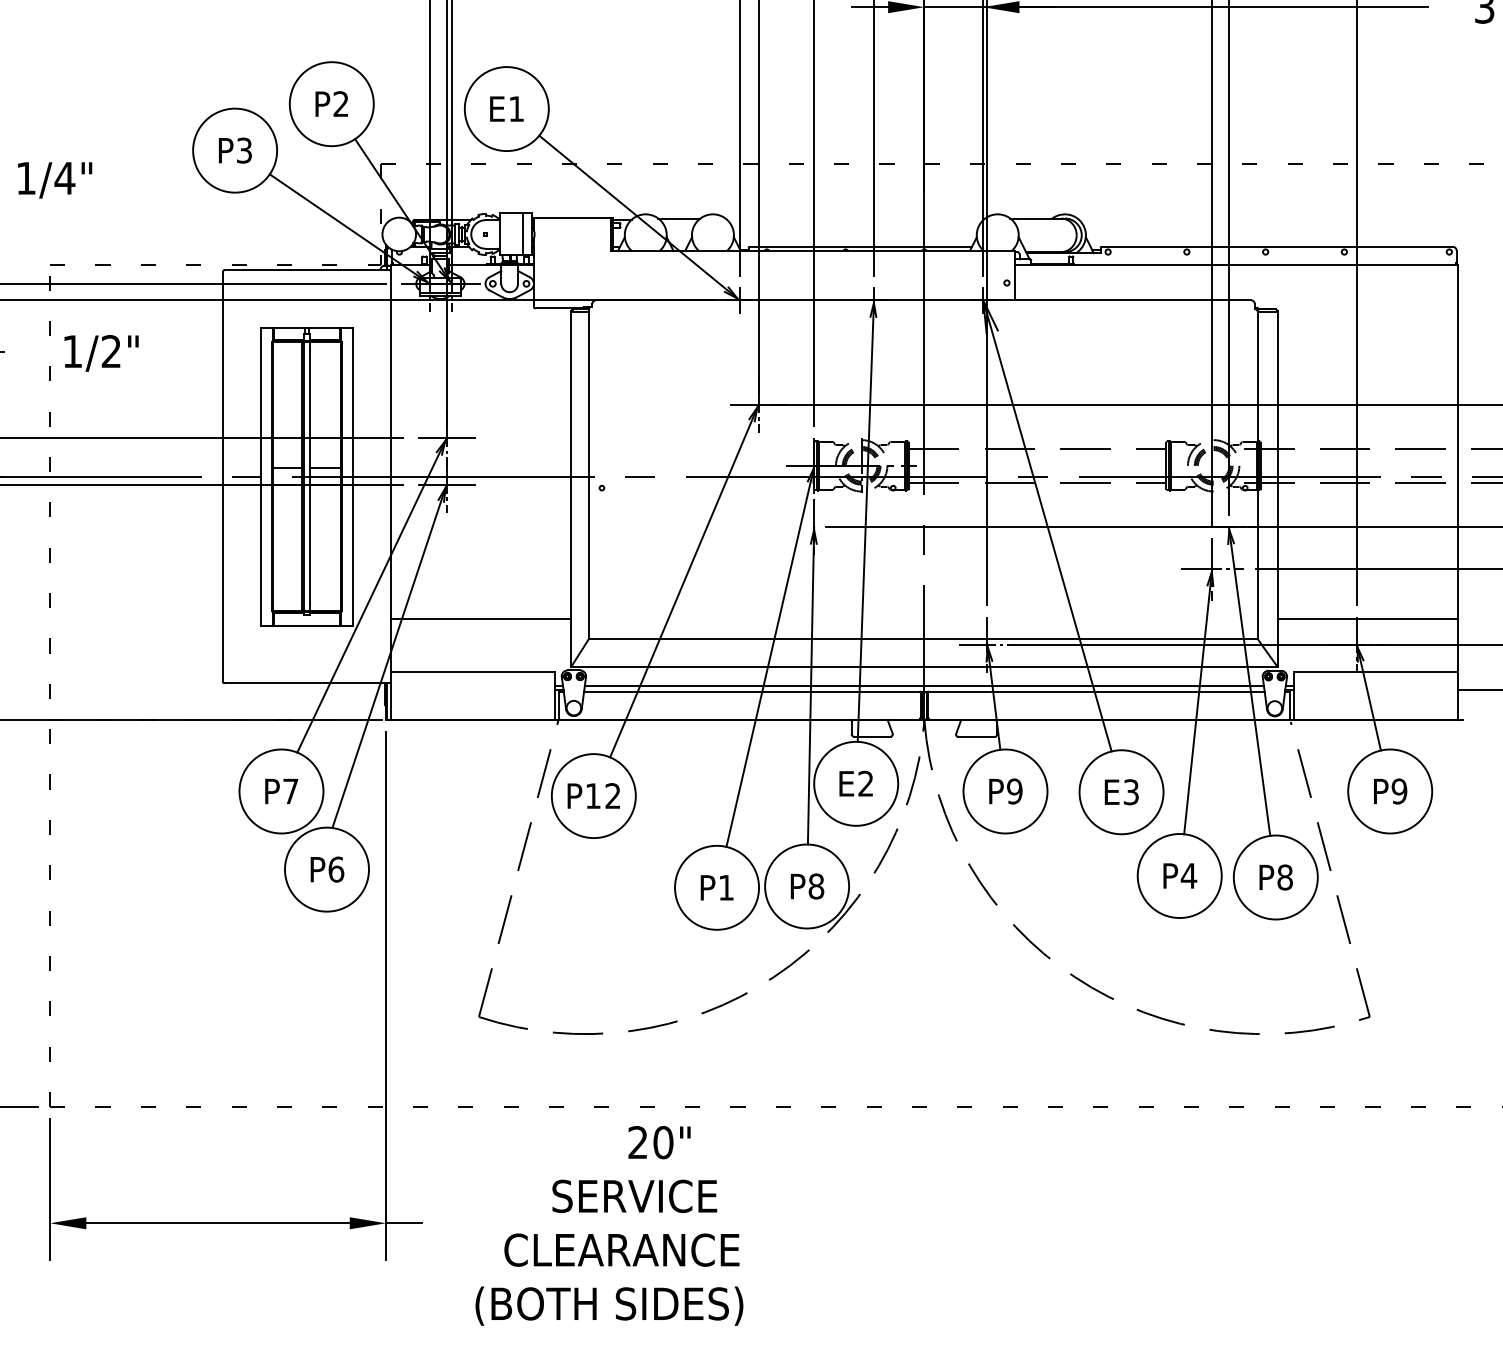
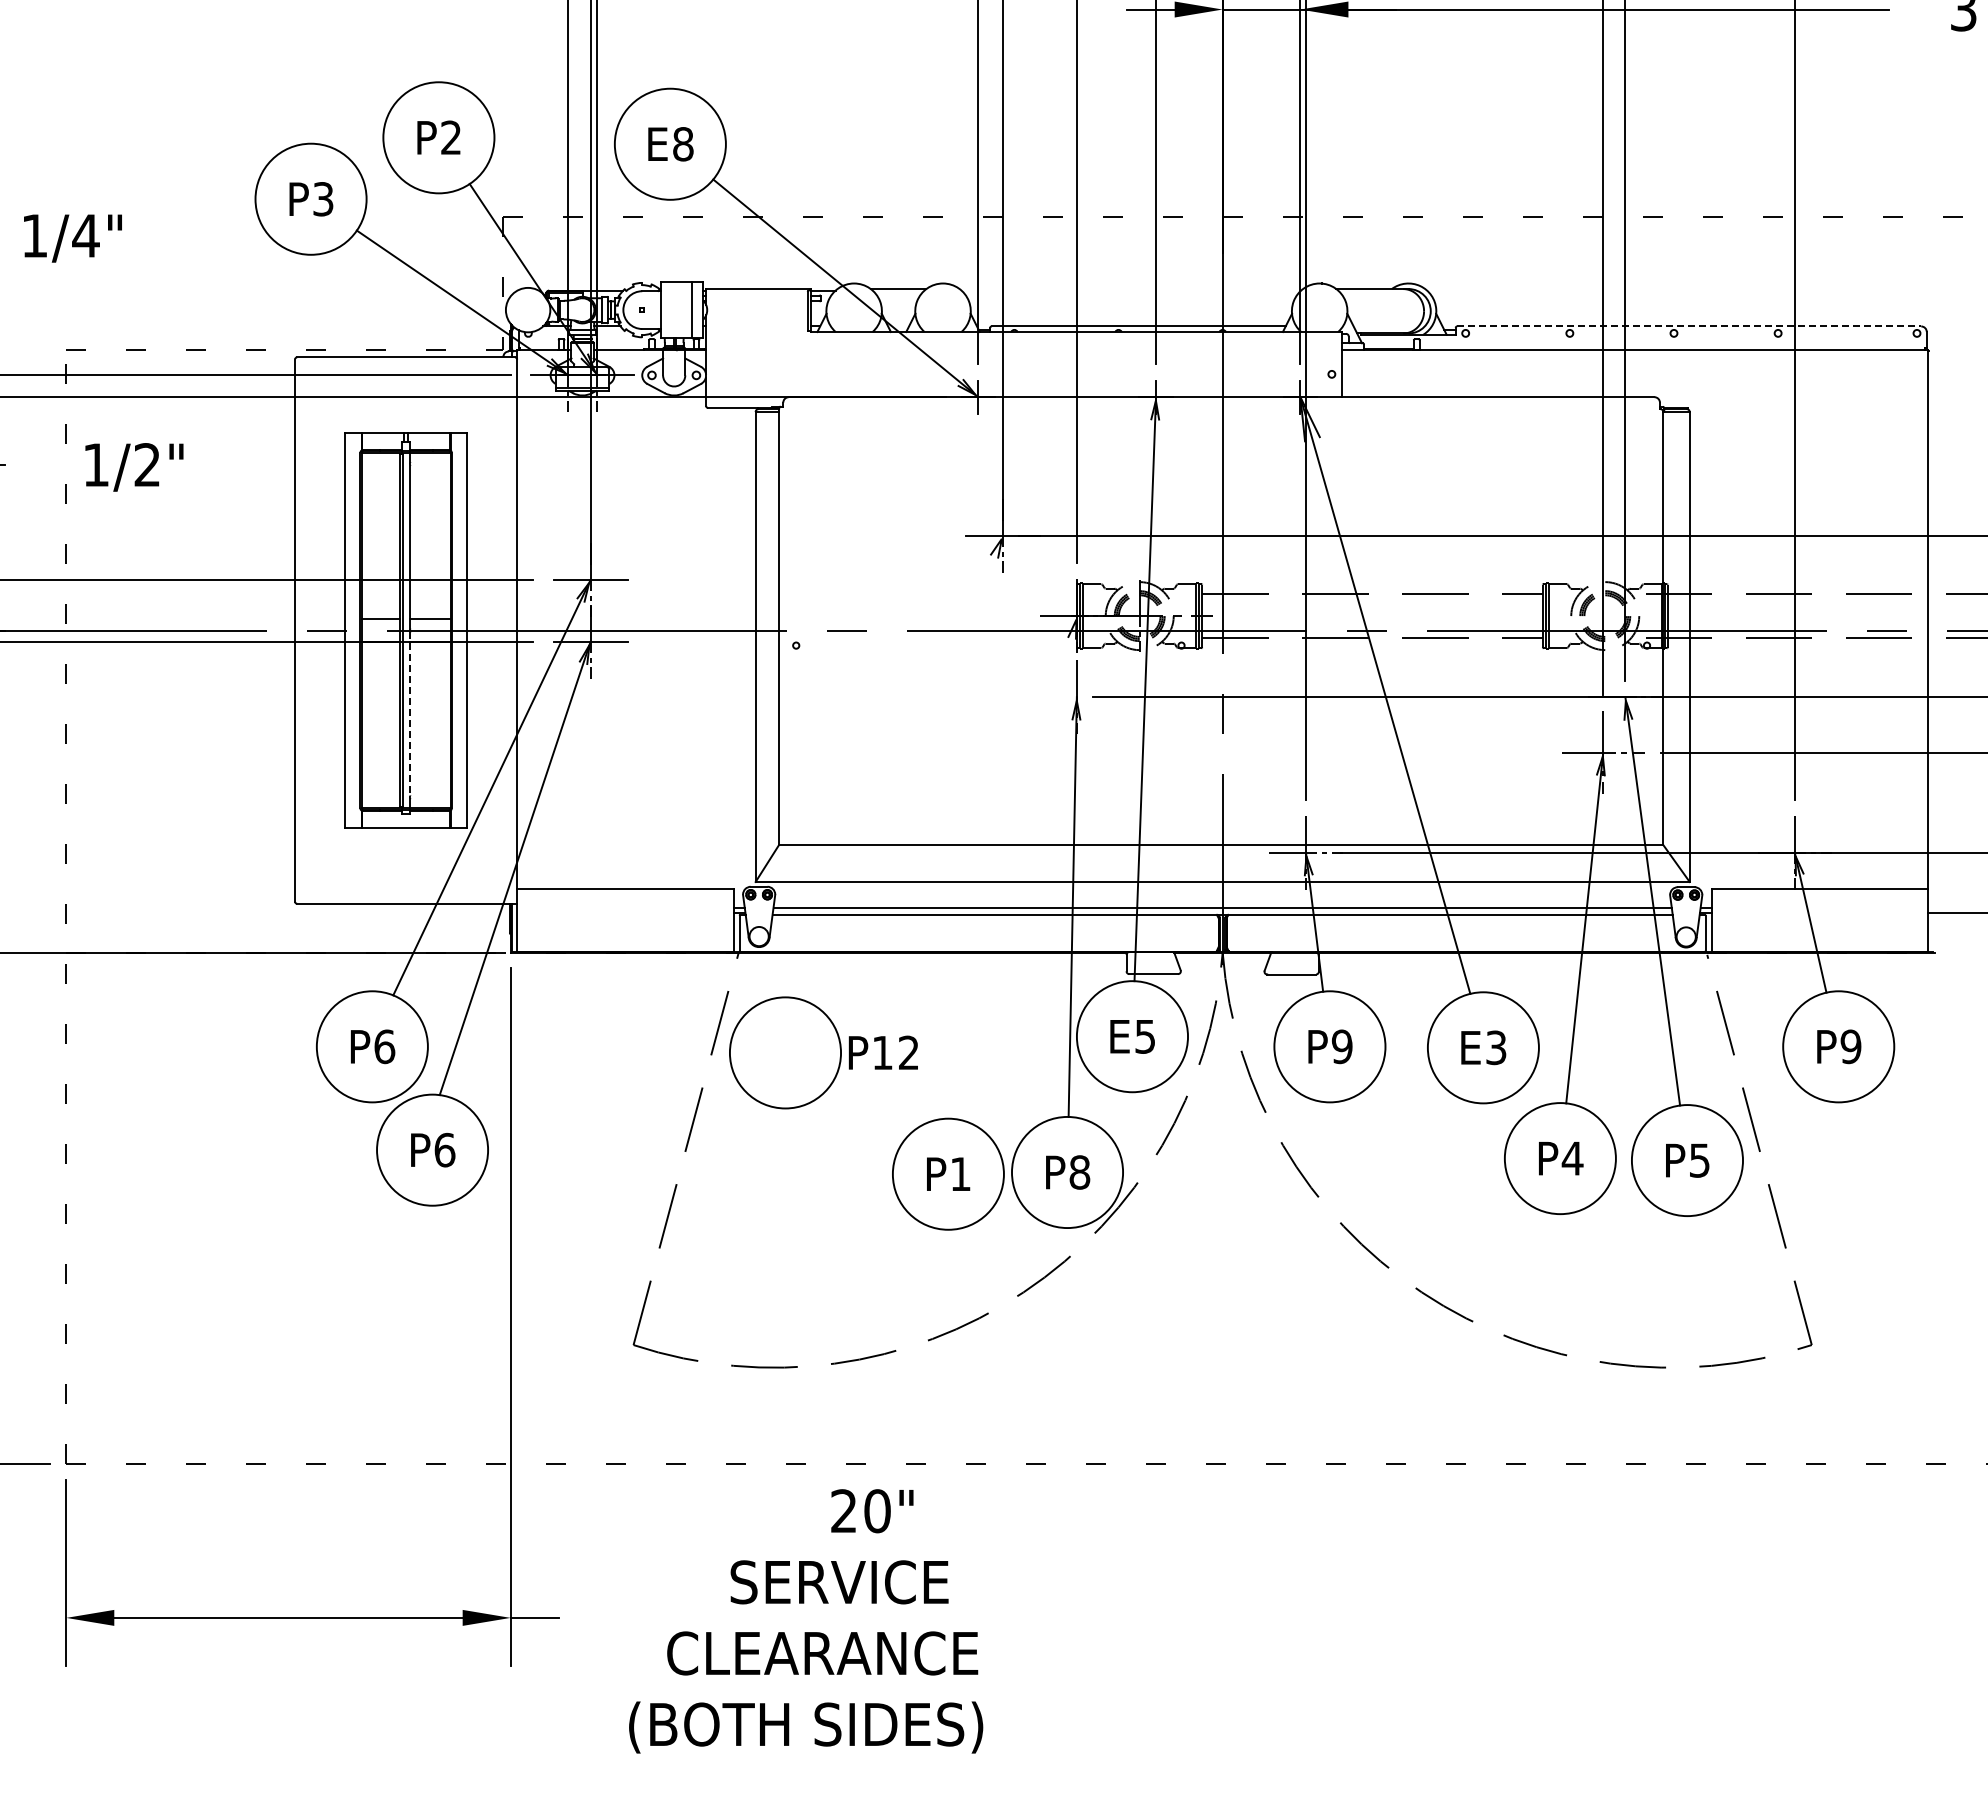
text: (516, 109) -> (683, 144), E1 -> E8
line: (1277, 246) -> (1689, 326), solid -> dashed
line: (310, 539) -> (410, 713), solid -> dashed
line: (684, 581) -> (905, 768), removed
line: (481, 618) -> (636, 818), removed
line: (1367, 618) -> (1808, 818), removed
line: (770, 656) -> (1018, 868), removed
text: (865, 783) -> (1144, 1036), E2 -> E5
text: (290, 791) -> (384, 1046), P7 -> P6
text: (593, 795) -> (882, 1052), moved
text: (1284, 877) -> (1699, 1160), P8 -> P5

